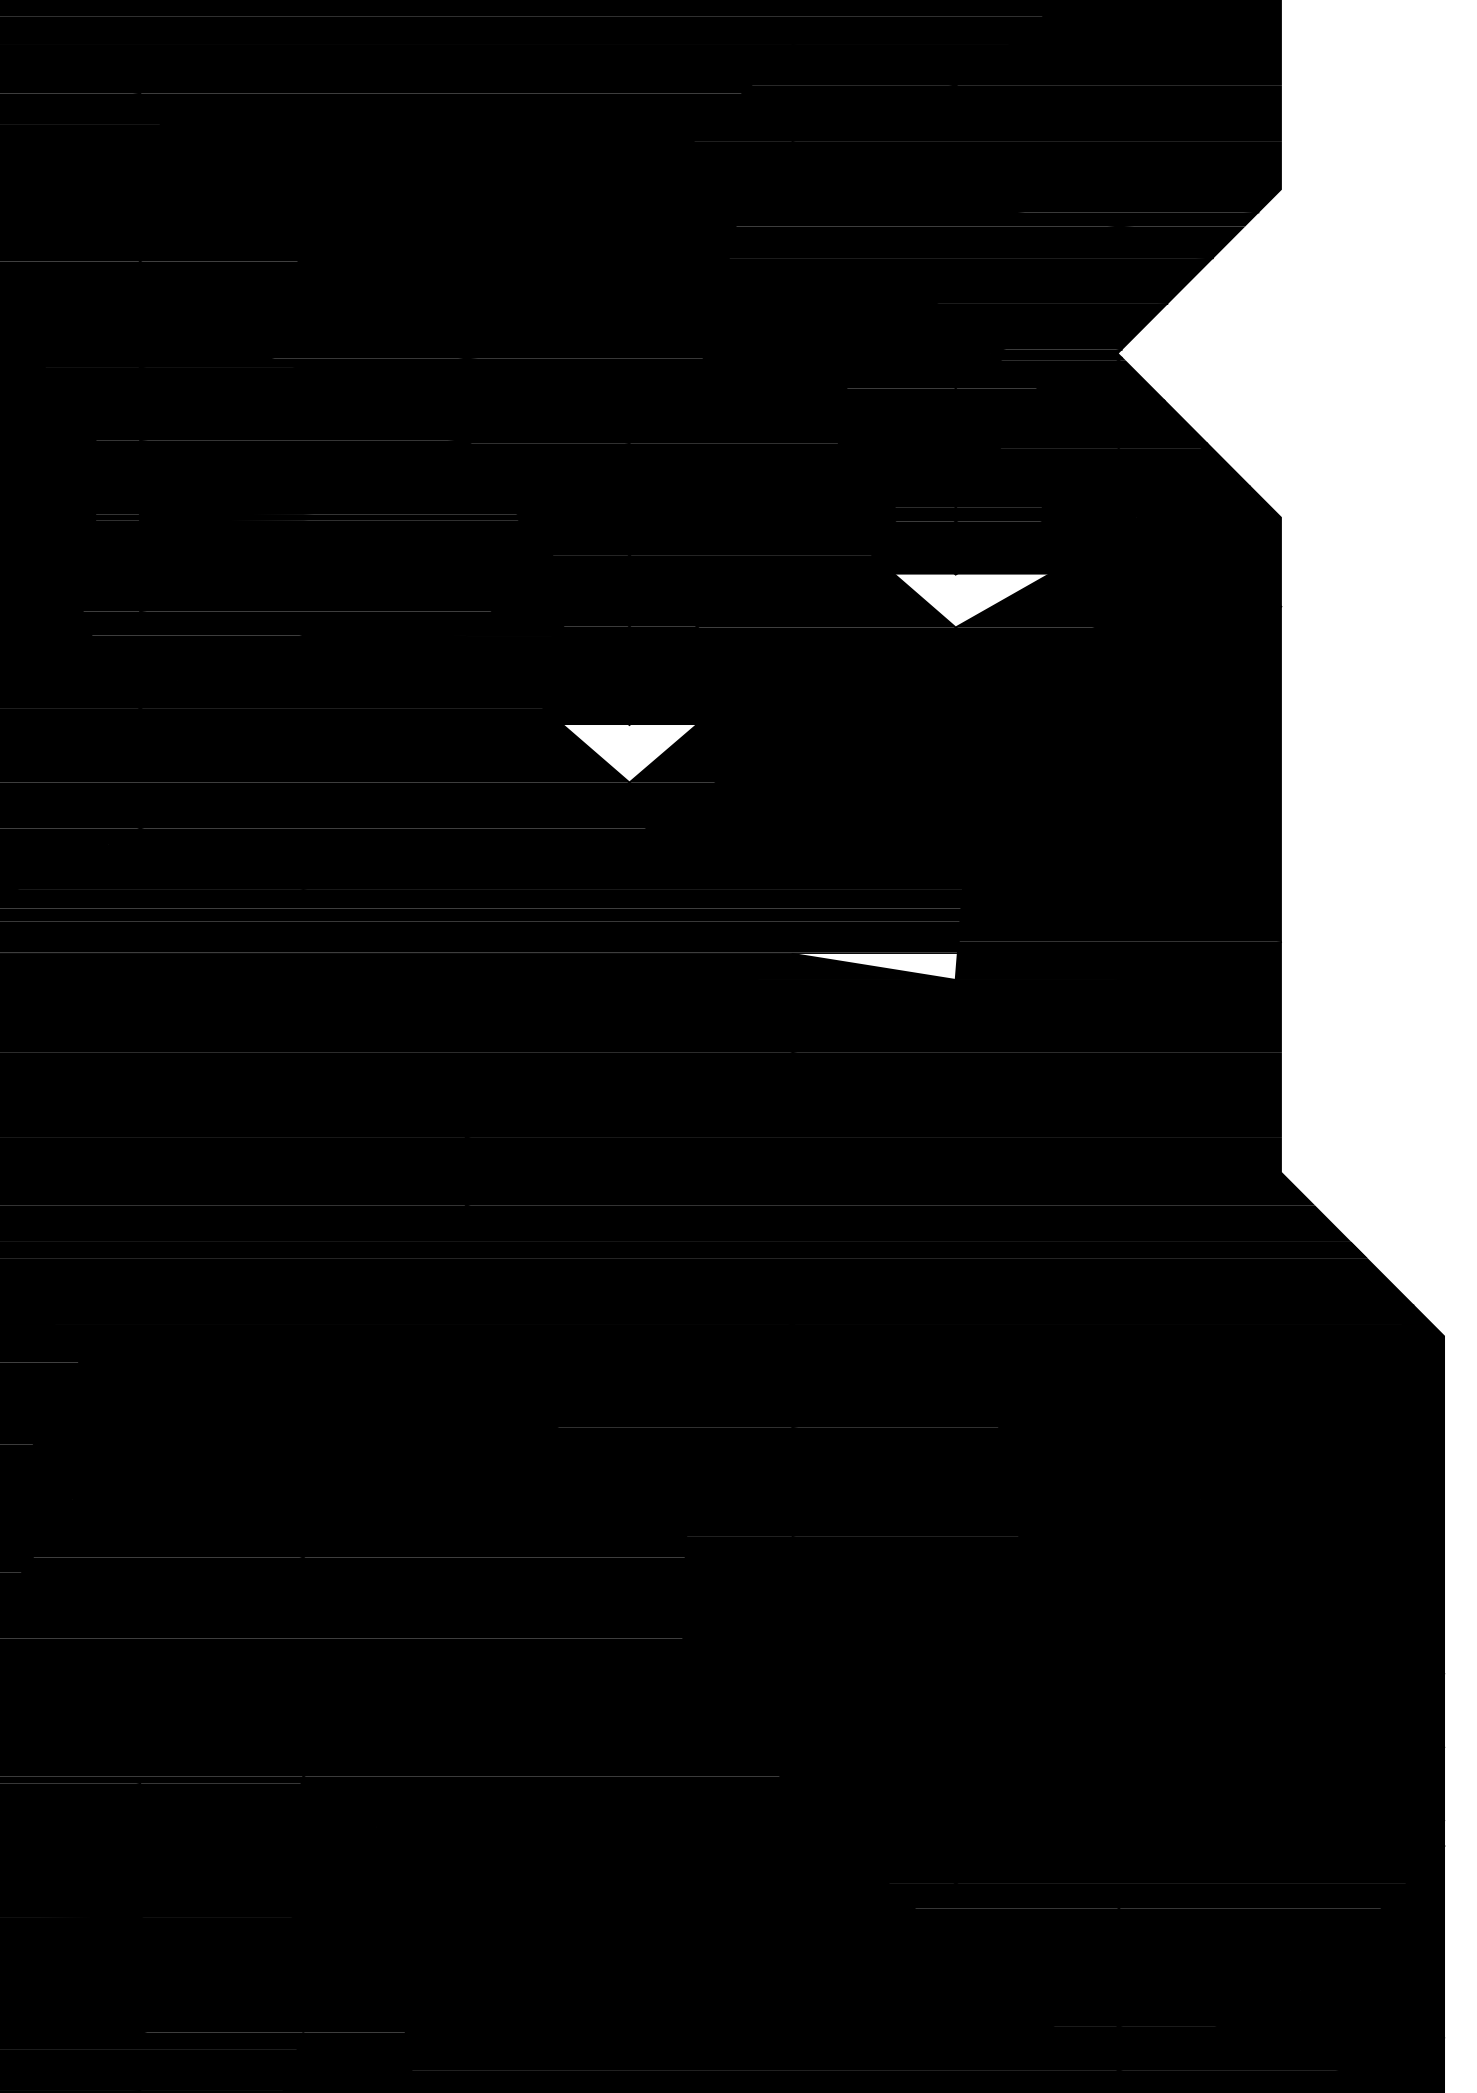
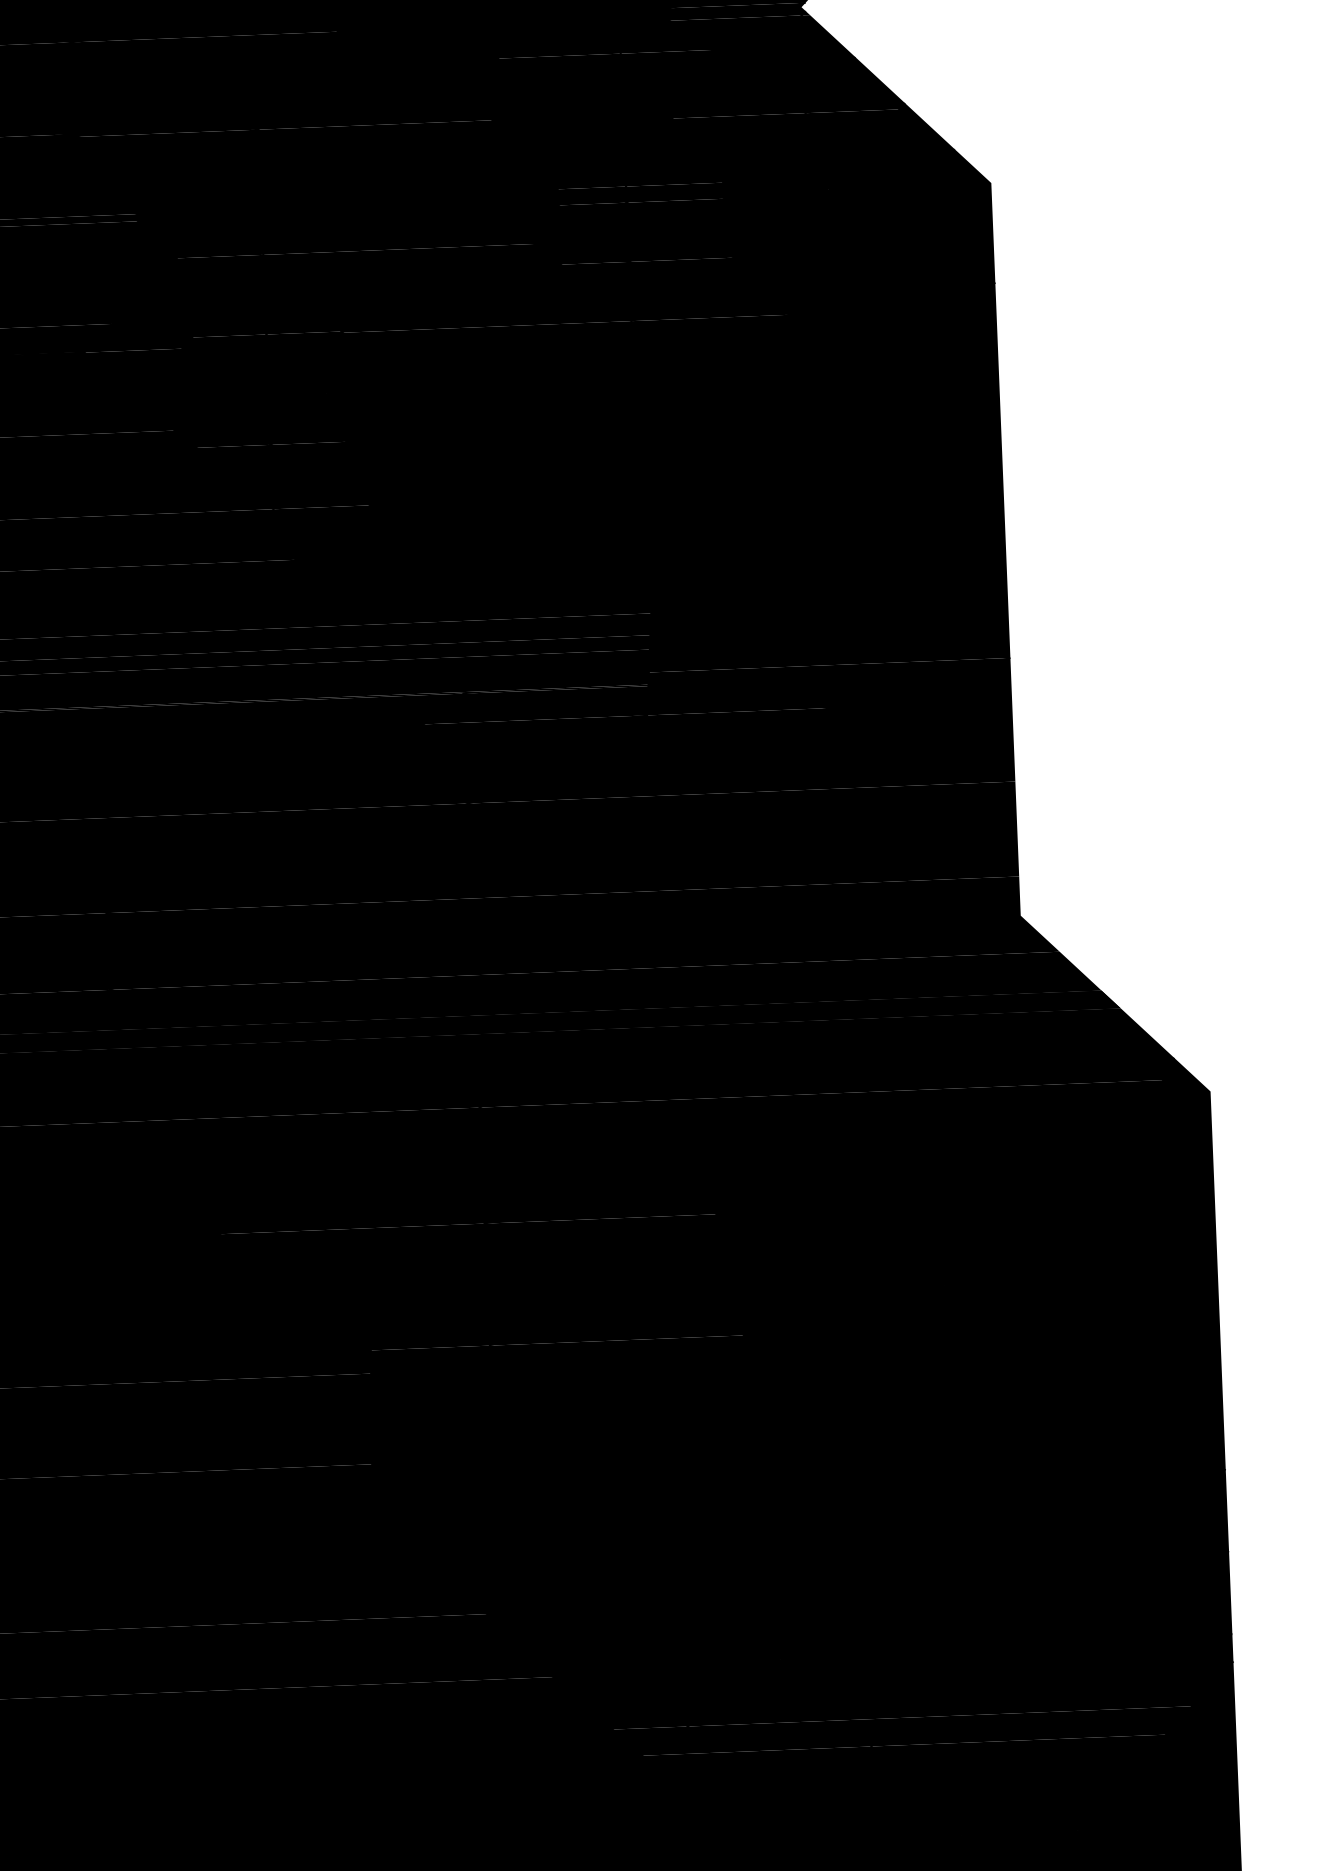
fill: (971, 600) -> (647, 290), added
fill: (629, 753) -> (272, 476), added
fill: (874, 966) -> (555, 703), added

